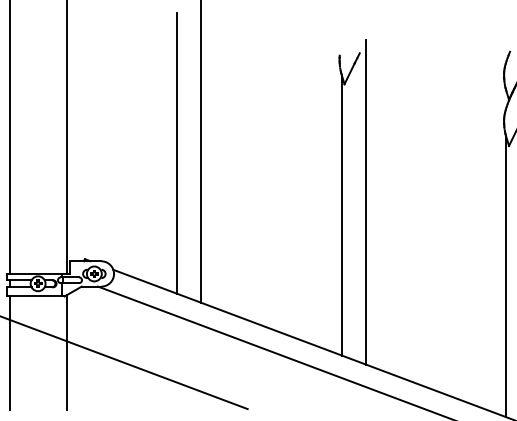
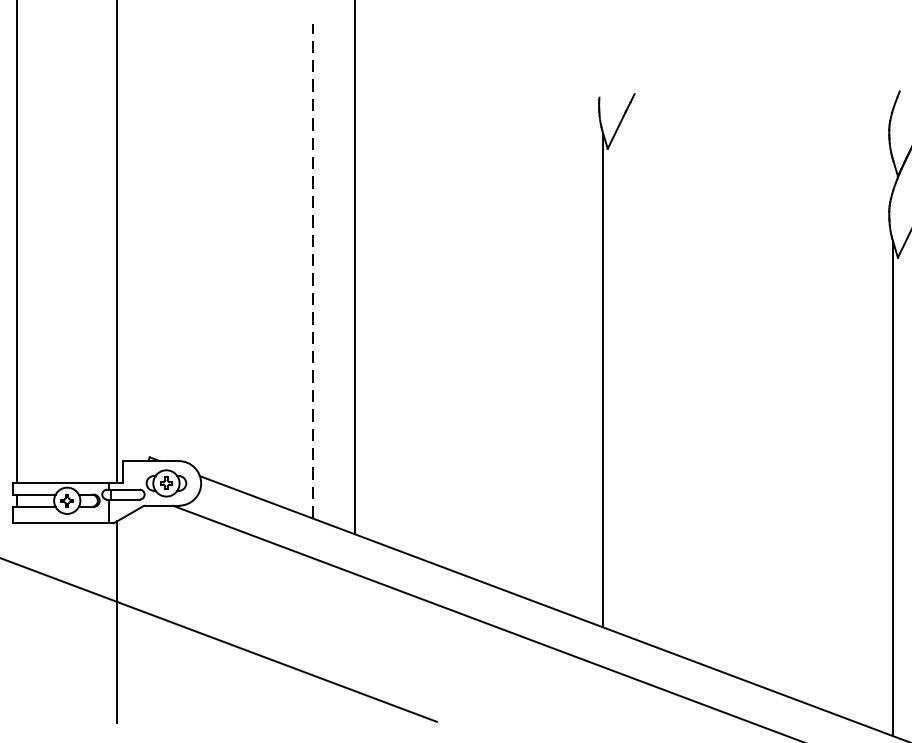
line: (177, 153) -> (313, 270), solid -> dashed
line: (365, 201) -> (644, 355), removed
line: (9, 352) -> (16, 622), removed

